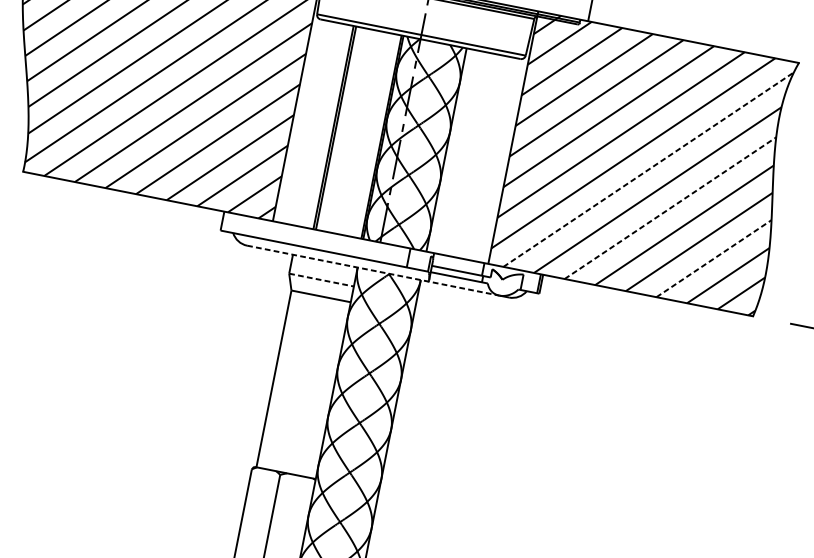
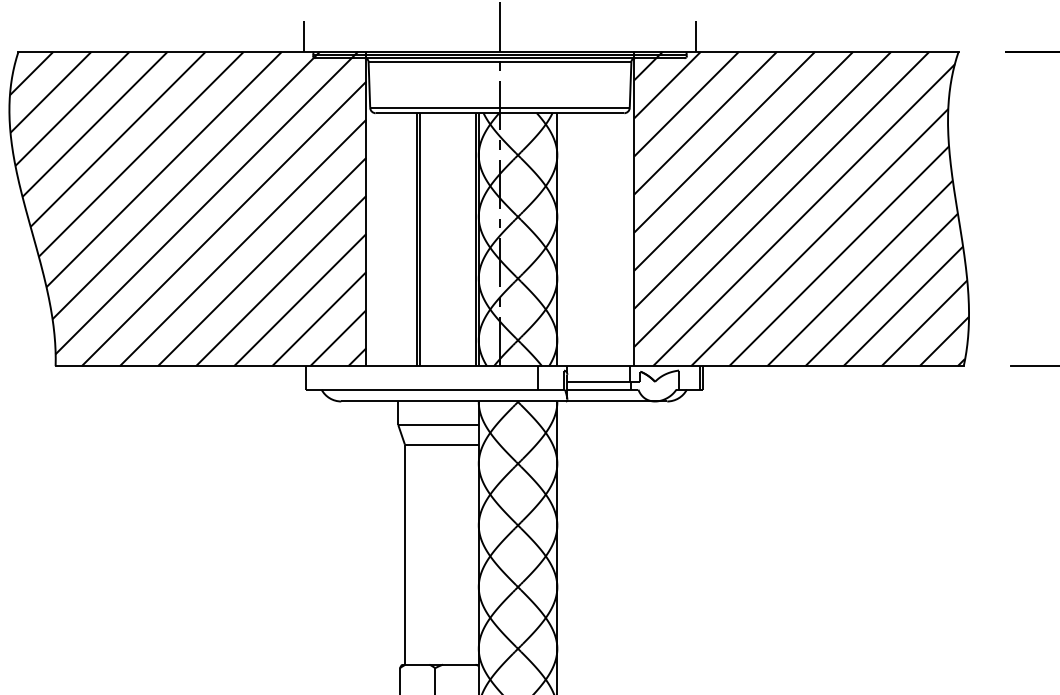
line: (649, 169) -> (804, 215), dashed -> solid
line: (670, 207) -> (839, 255), dashed -> solid
line: (714, 258) -> (903, 306), dashed -> solid
line: (373, 270) -> (498, 401), dashed -> solid
line: (322, 280) -> (439, 425), dashed -> solid

